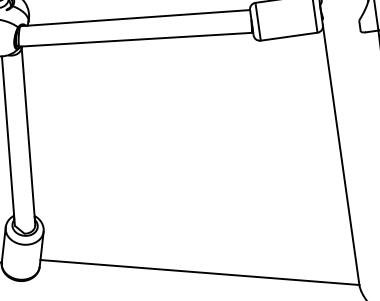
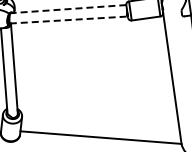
line: (133, 18) -> (67, 9), solid -> dashed
line: (135, 40) -> (68, 20), solid -> dashed

